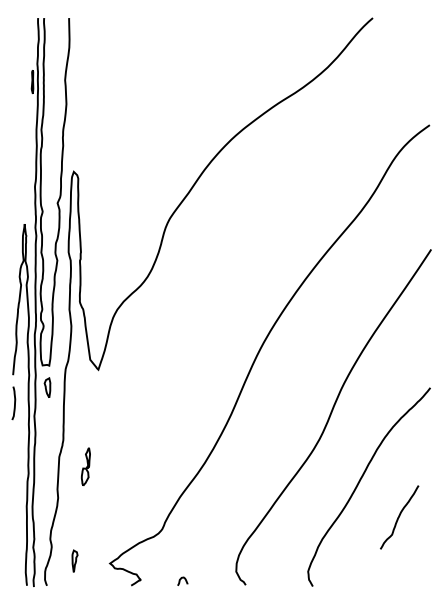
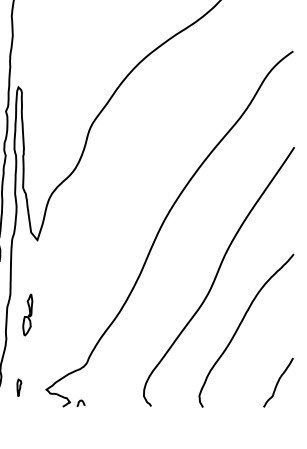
part: (85, 466) -> (27, 314), size x1.43
curve: (399, 517) -> (278, 382), moved
curve: (181, 579) -> (79, 402), moved

